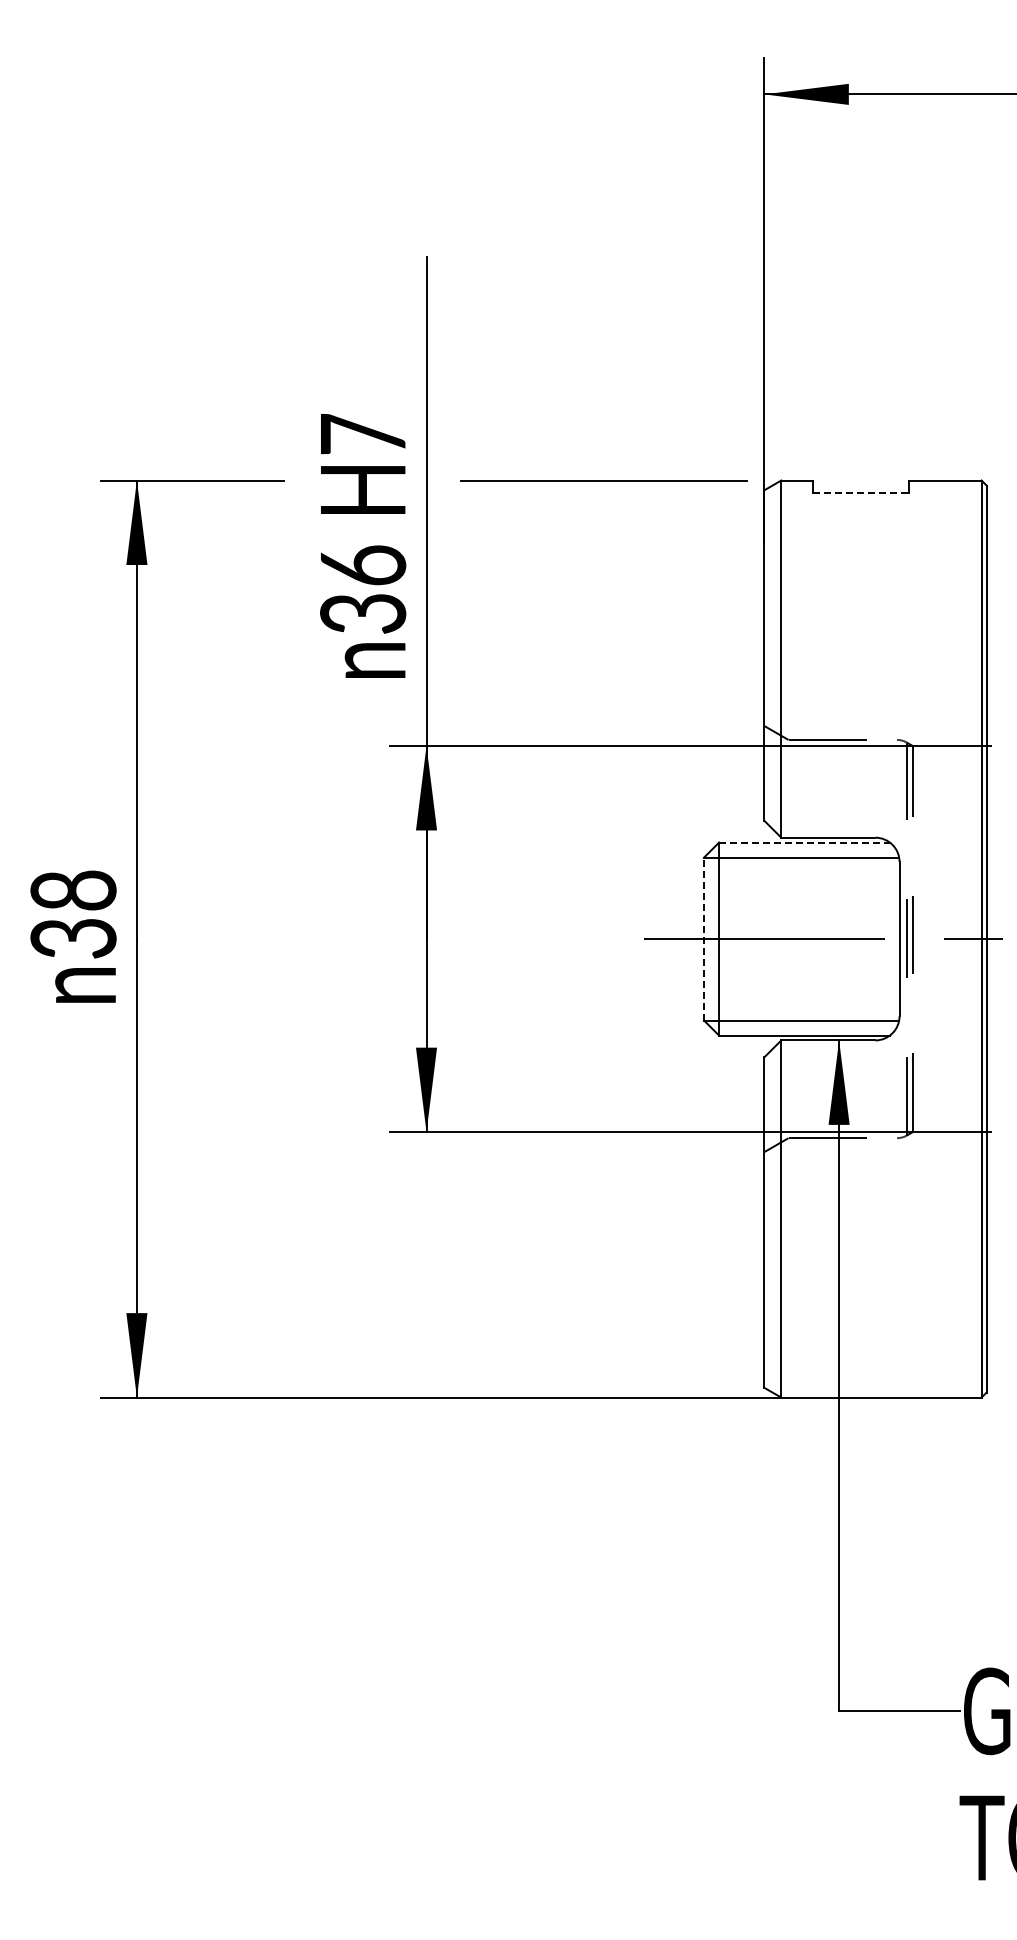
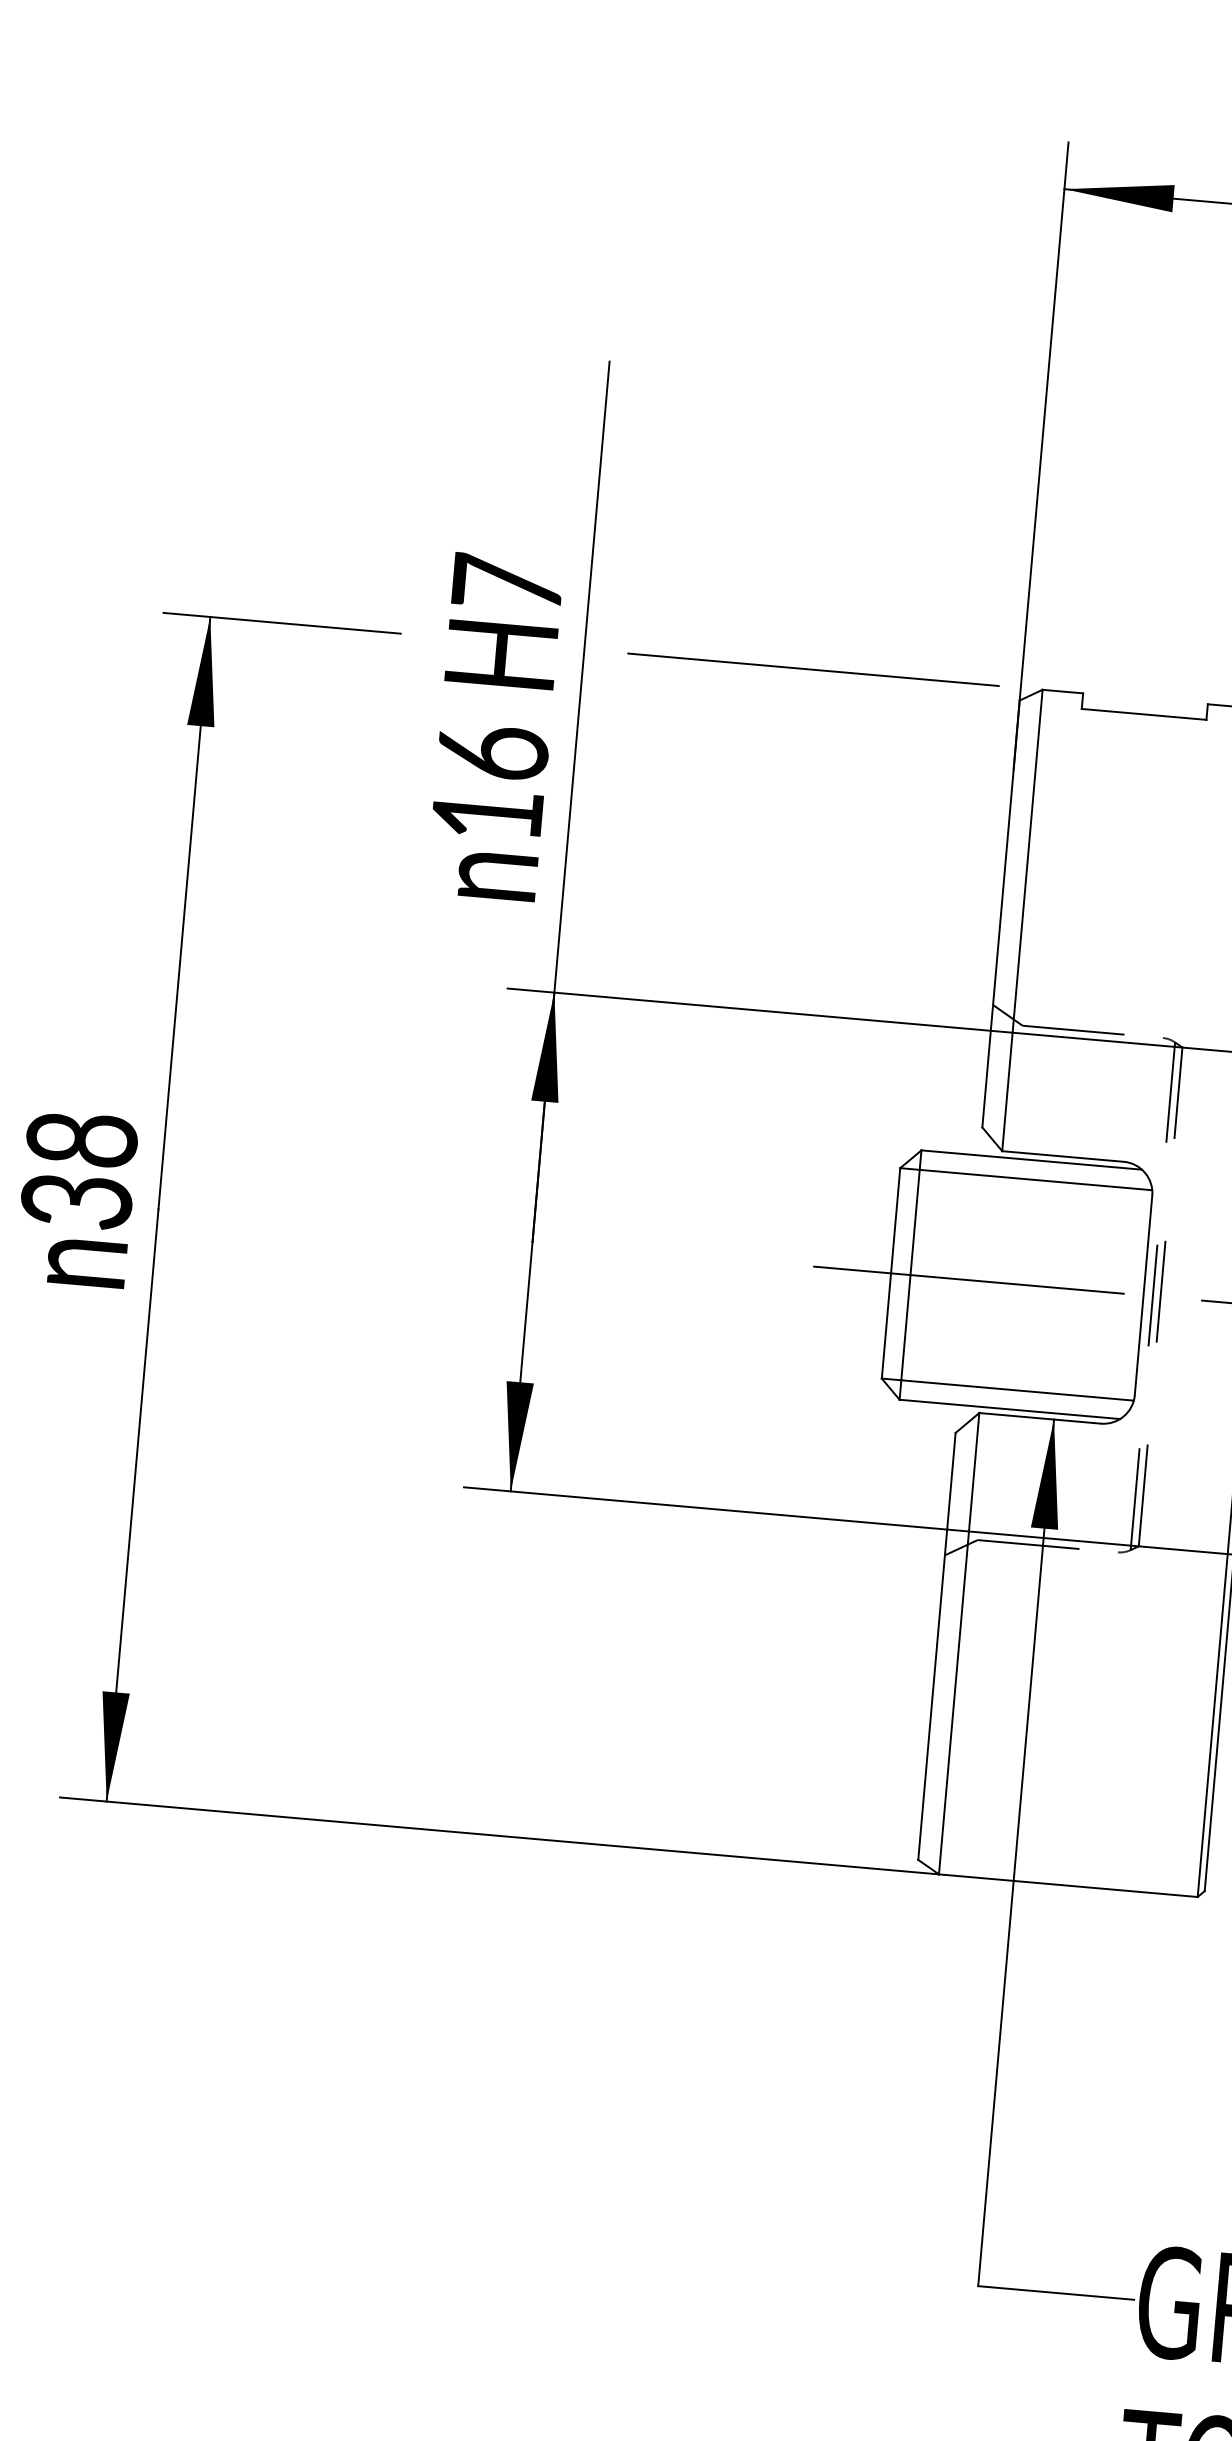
line: (861, 492) -> (1144, 714), dashed -> solid
text: (363, 613) -> (487, 814), 36 -> 16
line: (805, 842) -> (1032, 1160), dashed -> solid
line: (704, 938) -> (891, 1272), dashed -> solid

